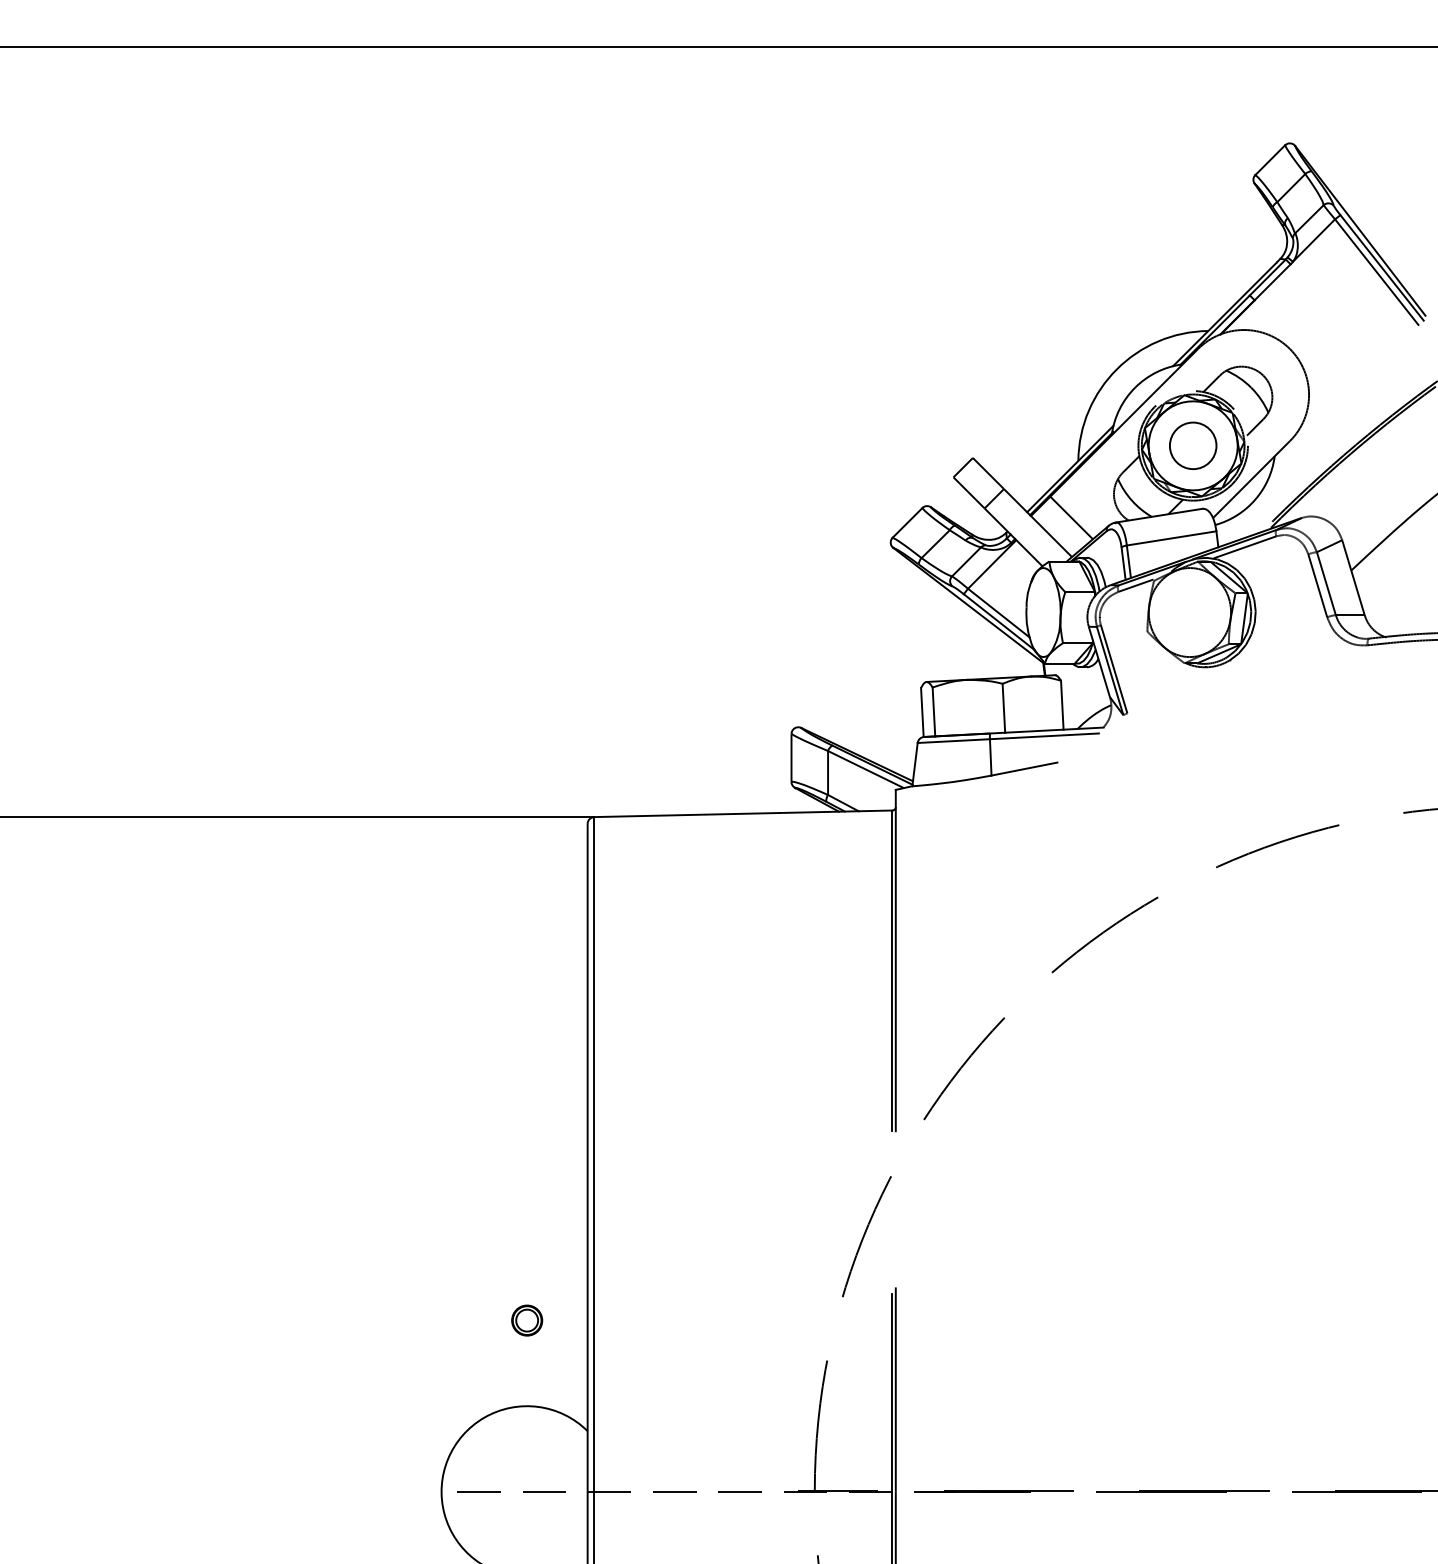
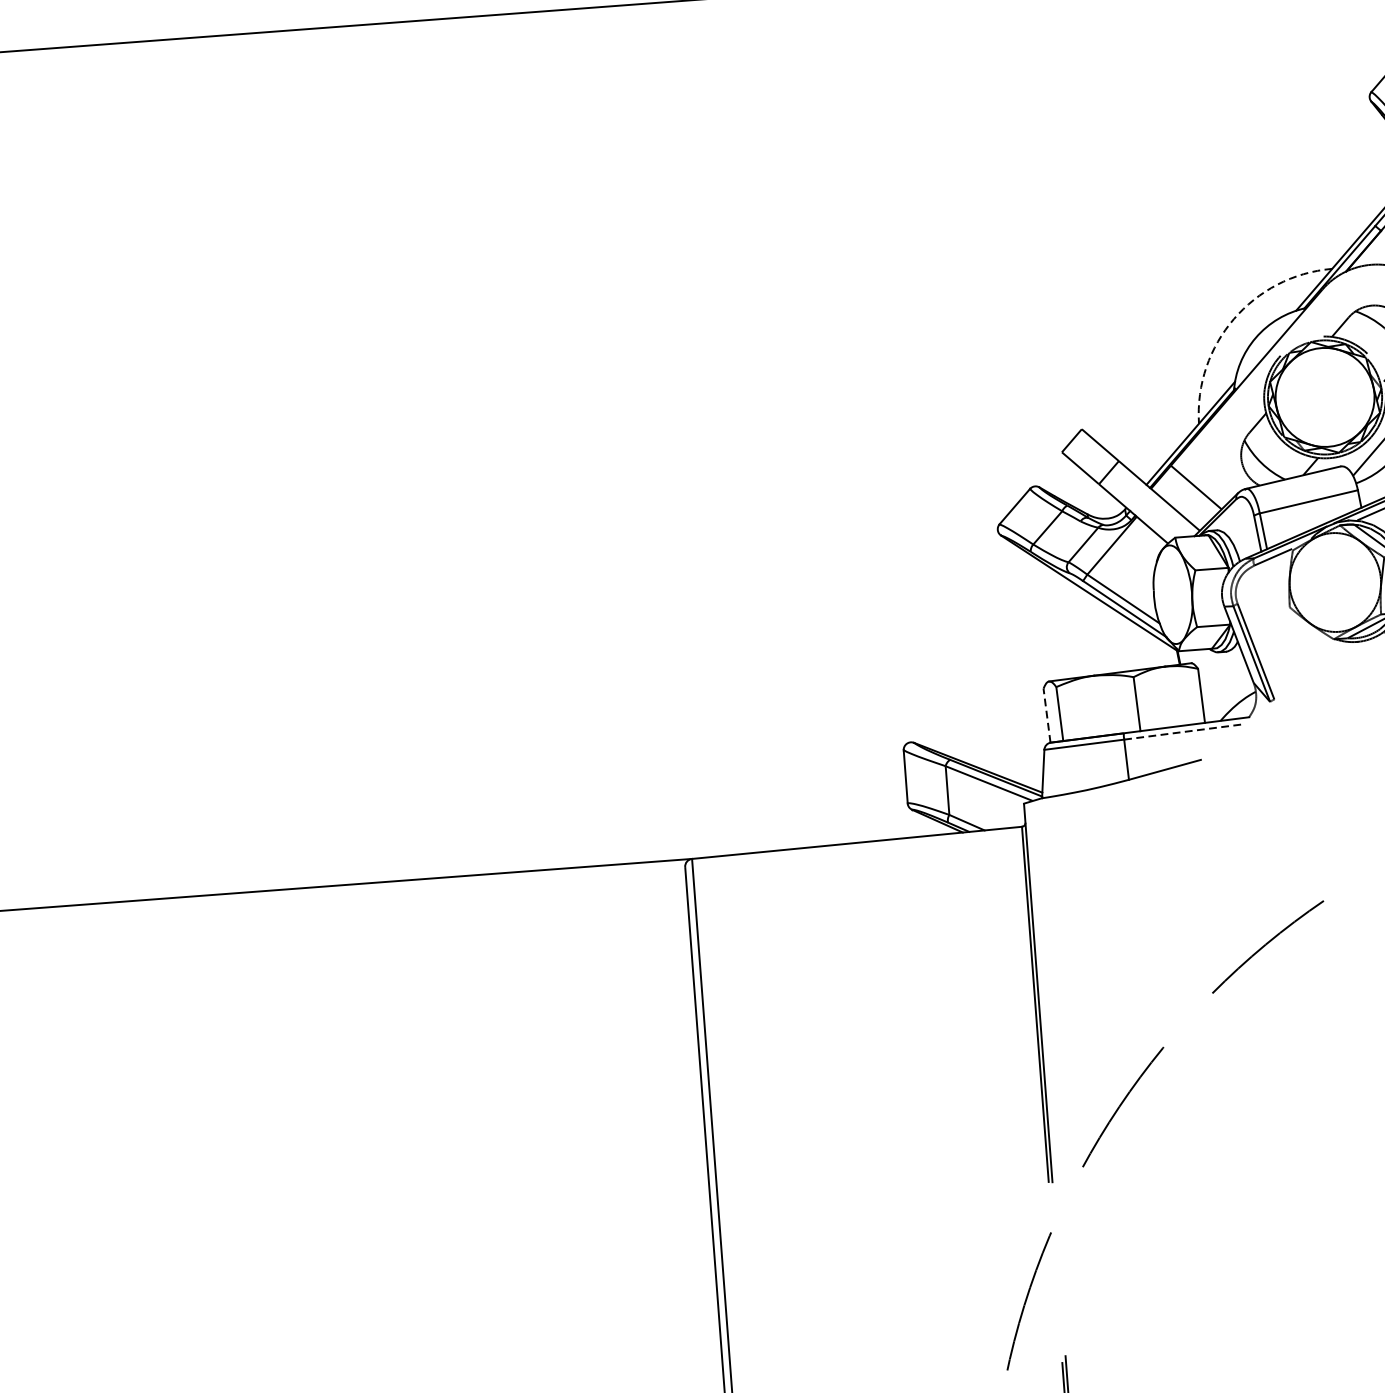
arc: (1116, 369) -> (1233, 319), solid -> dashed
circle: (1193, 445) -> (1325, 397), removed
line: (922, 712) -> (1047, 715), solid -> dashed
line: (1044, 736) -> (1184, 732), solid -> dashed

